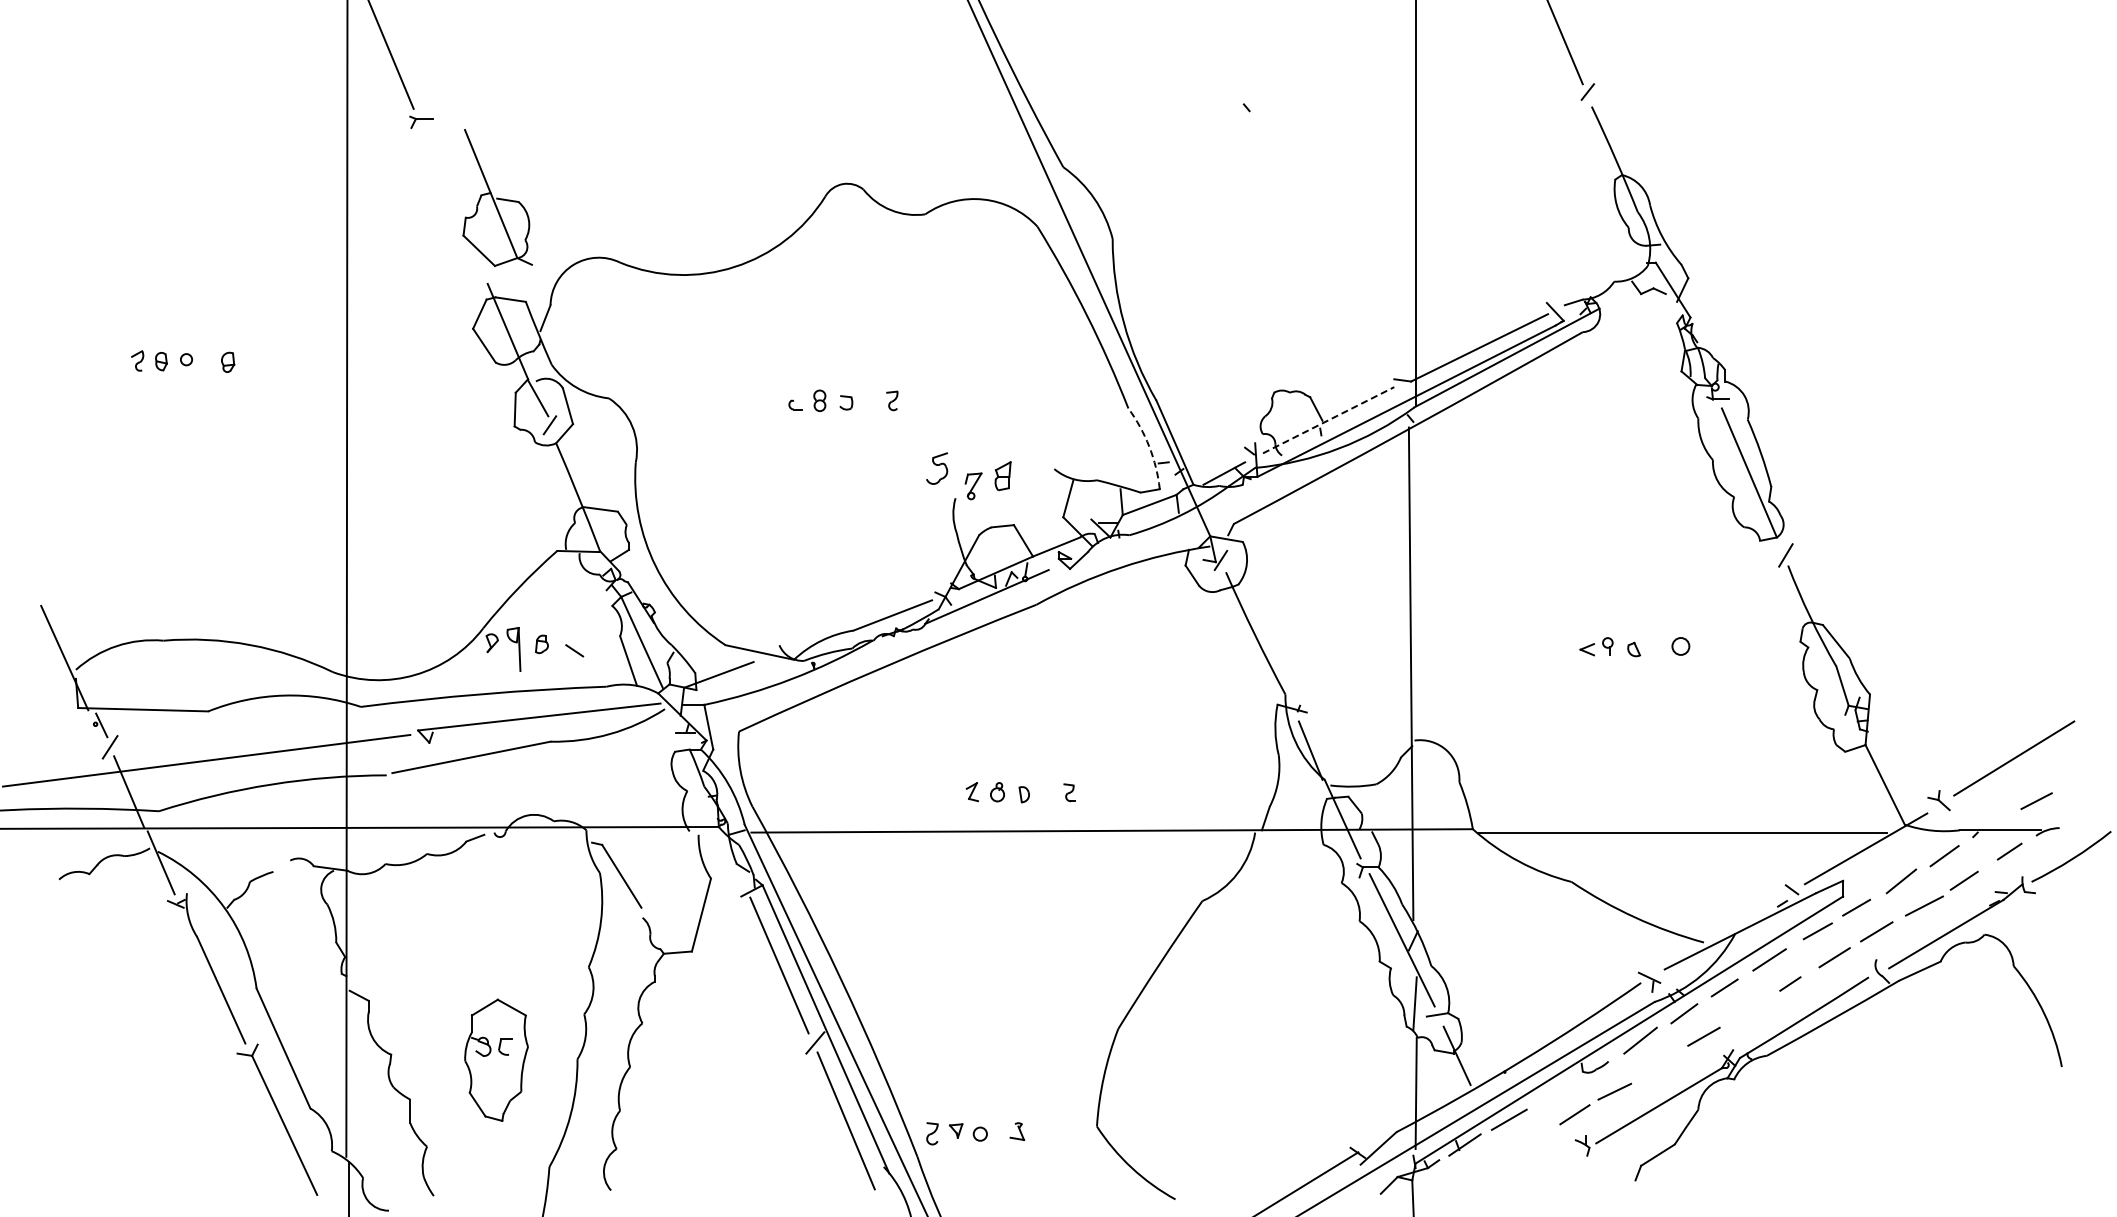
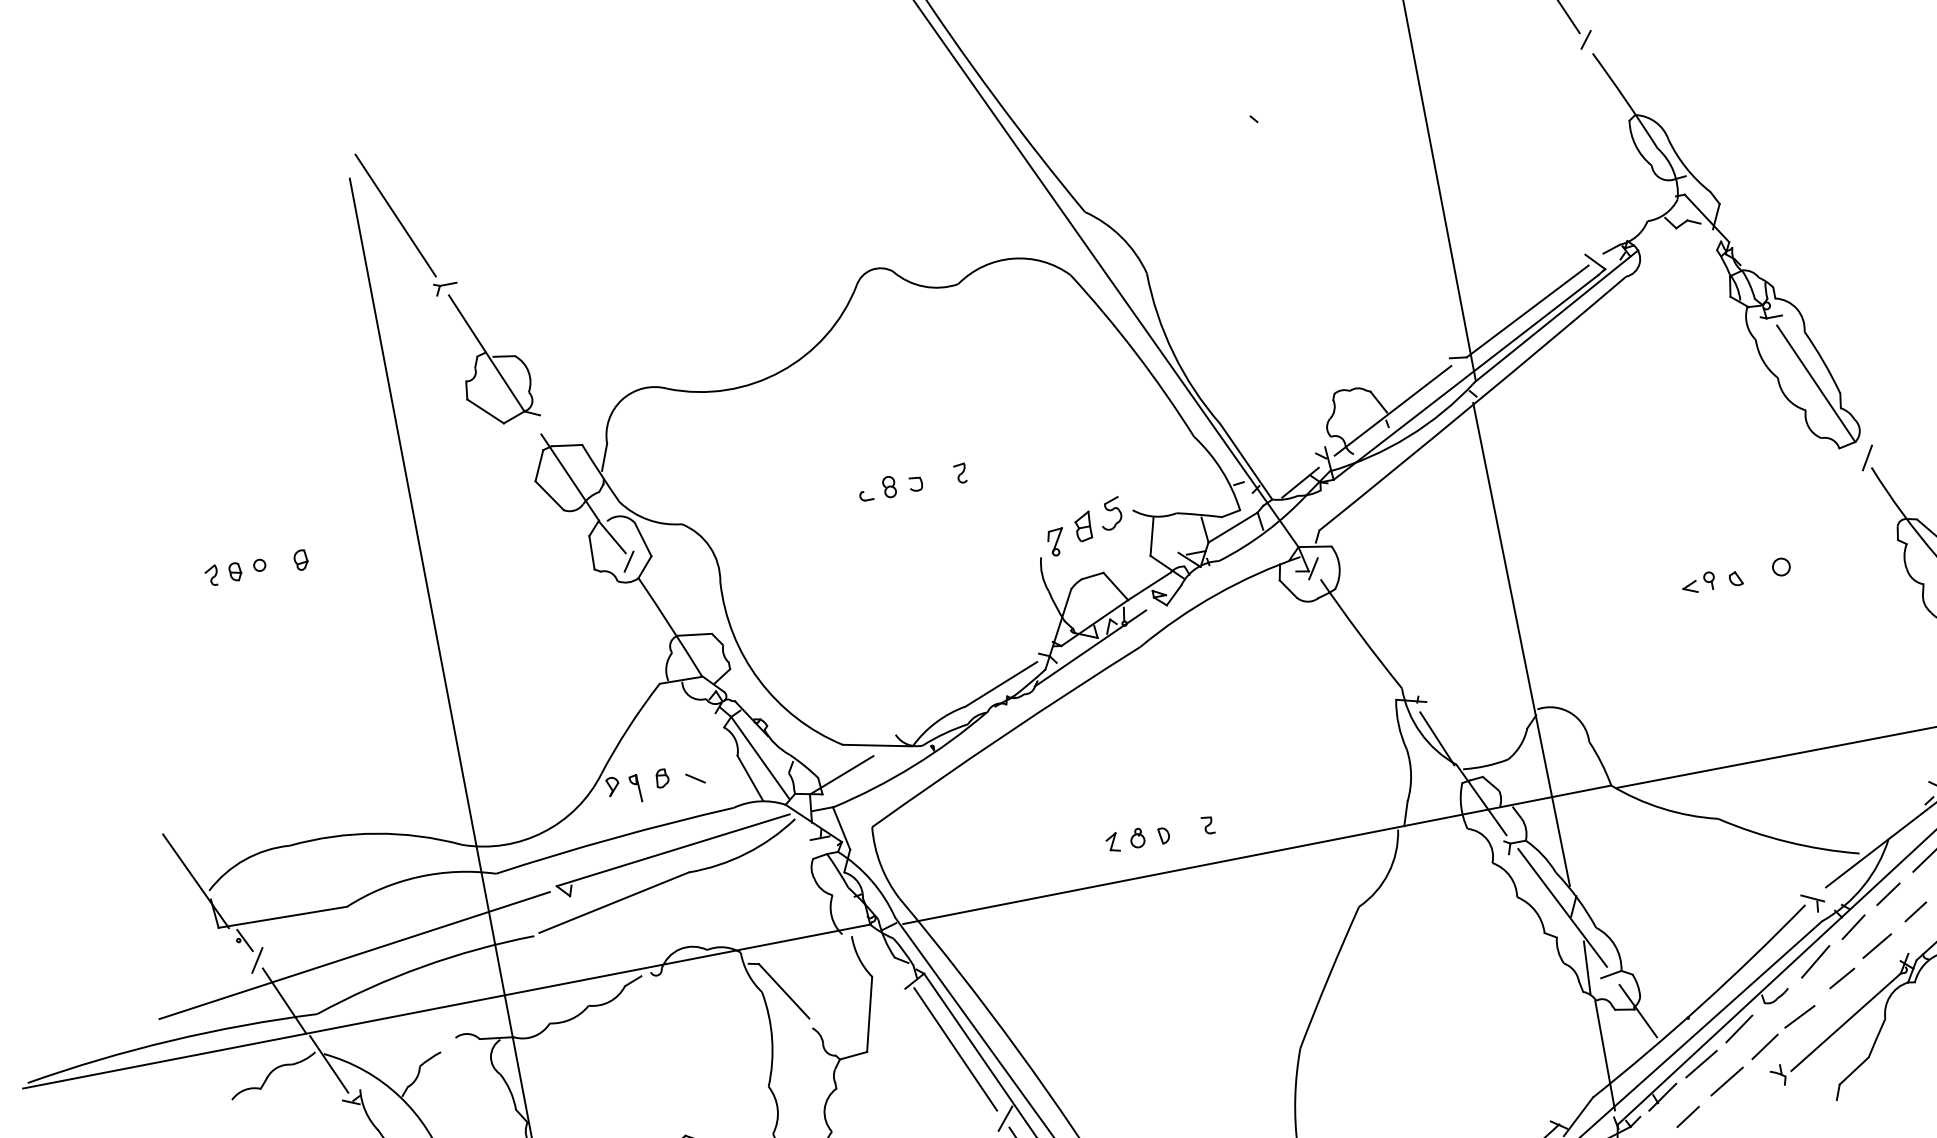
part: (497, 198) -> (493, 356), moved
line: (1328, 420) -> (1392, 411), dashed -> solid
arc: (1149, 446) -> (1221, 470), dashed -> solid
part: (937, 468) -> (1111, 513), moved
part: (513, 649) -> (635, 788), size x0.62
line: (1748, 1010) -> (1916, 911), added
line: (1663, 1061) -> (1842, 977), added
line: (1552, 1091) -> (1738, 1028), added
line: (1531, 1141) -> (1727, 1081), added
line: (1485, 1169) -> (1687, 1117), added

